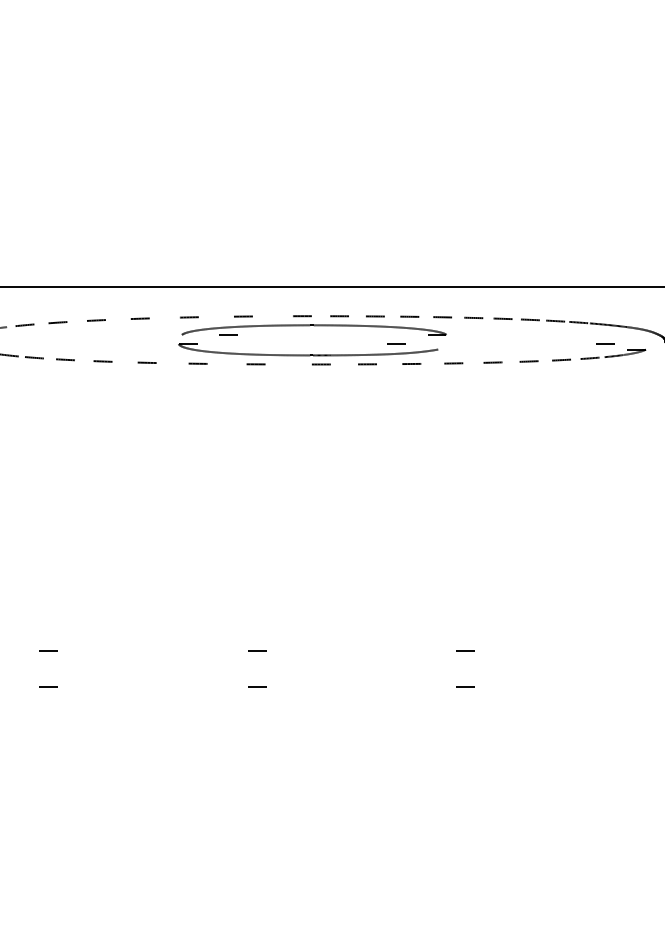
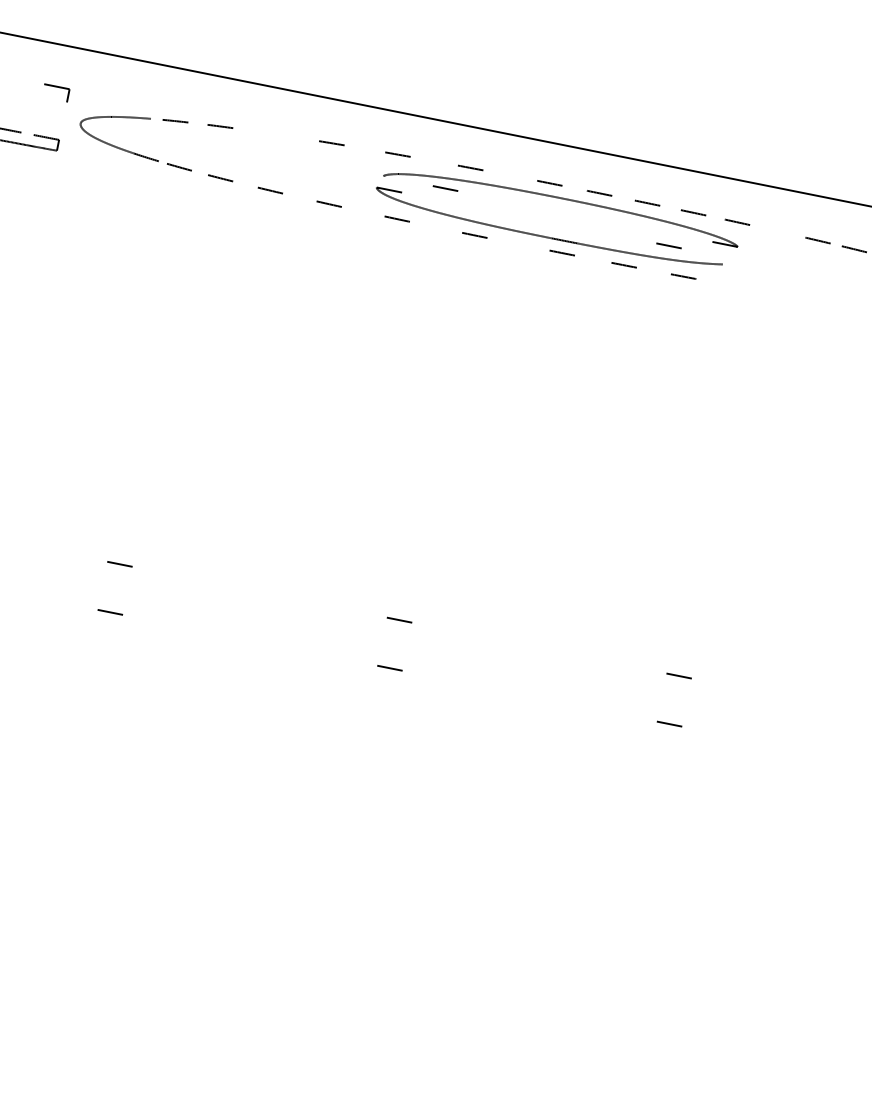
line: (473, 317) -> (778, 230), removed
line: (96, 320) -> (272, 133), removed
line: (528, 361) -> (840, 304), removed
line: (492, 362) -> (792, 296), removed
line: (453, 363) -> (739, 287), removed

